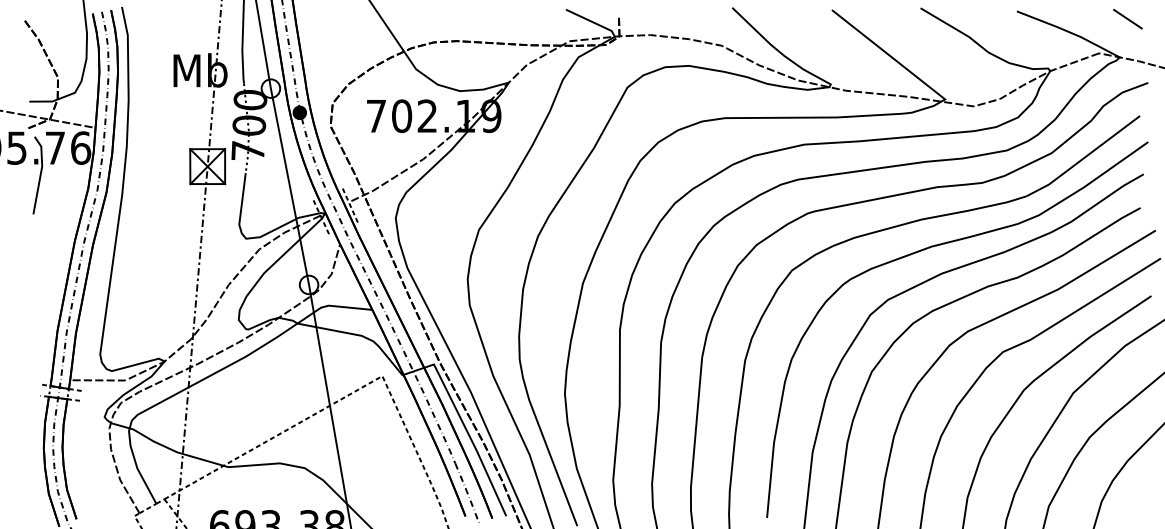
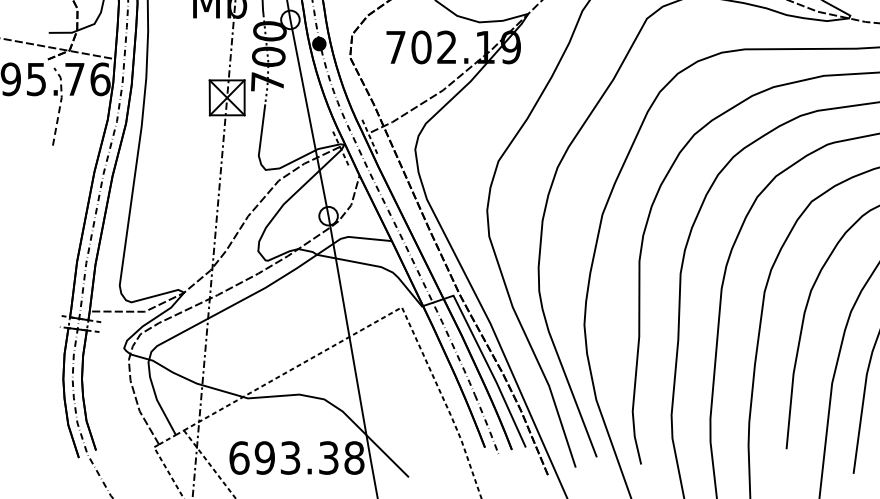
line: (40, 173) -> (60, 104), solid -> dashed

